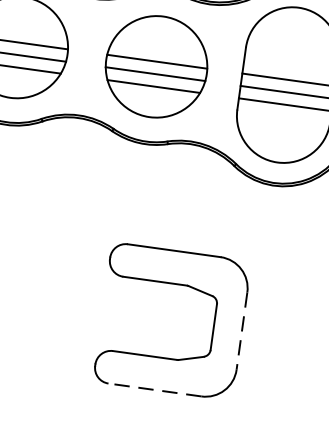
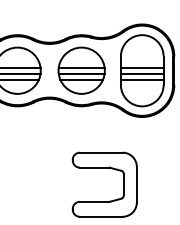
line: (241, 330) -> (136, 184), dashed -> solid
line: (153, 389) -> (100, 216), dashed -> solid

